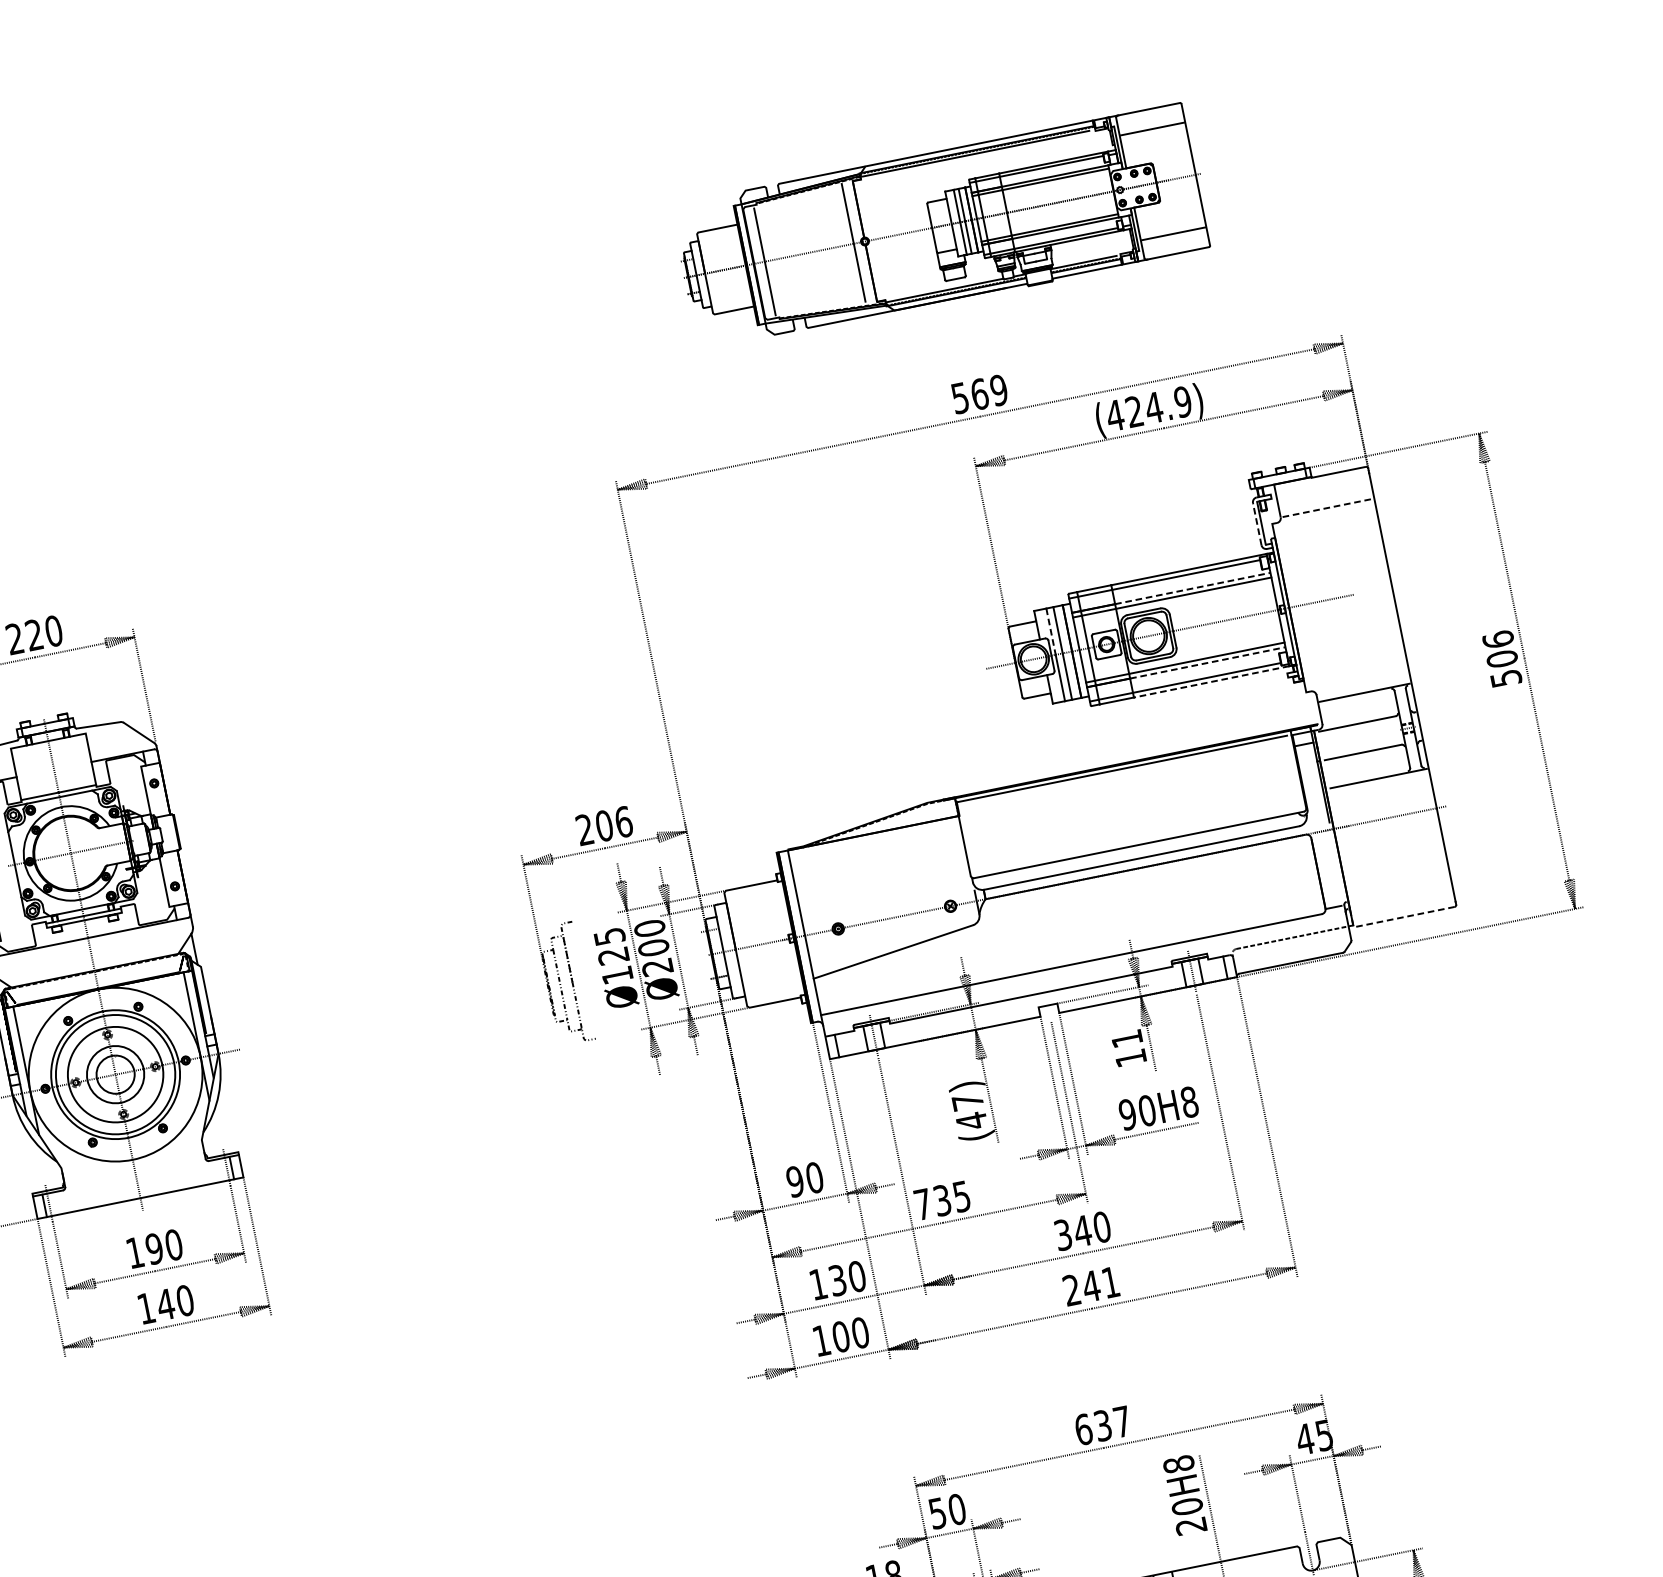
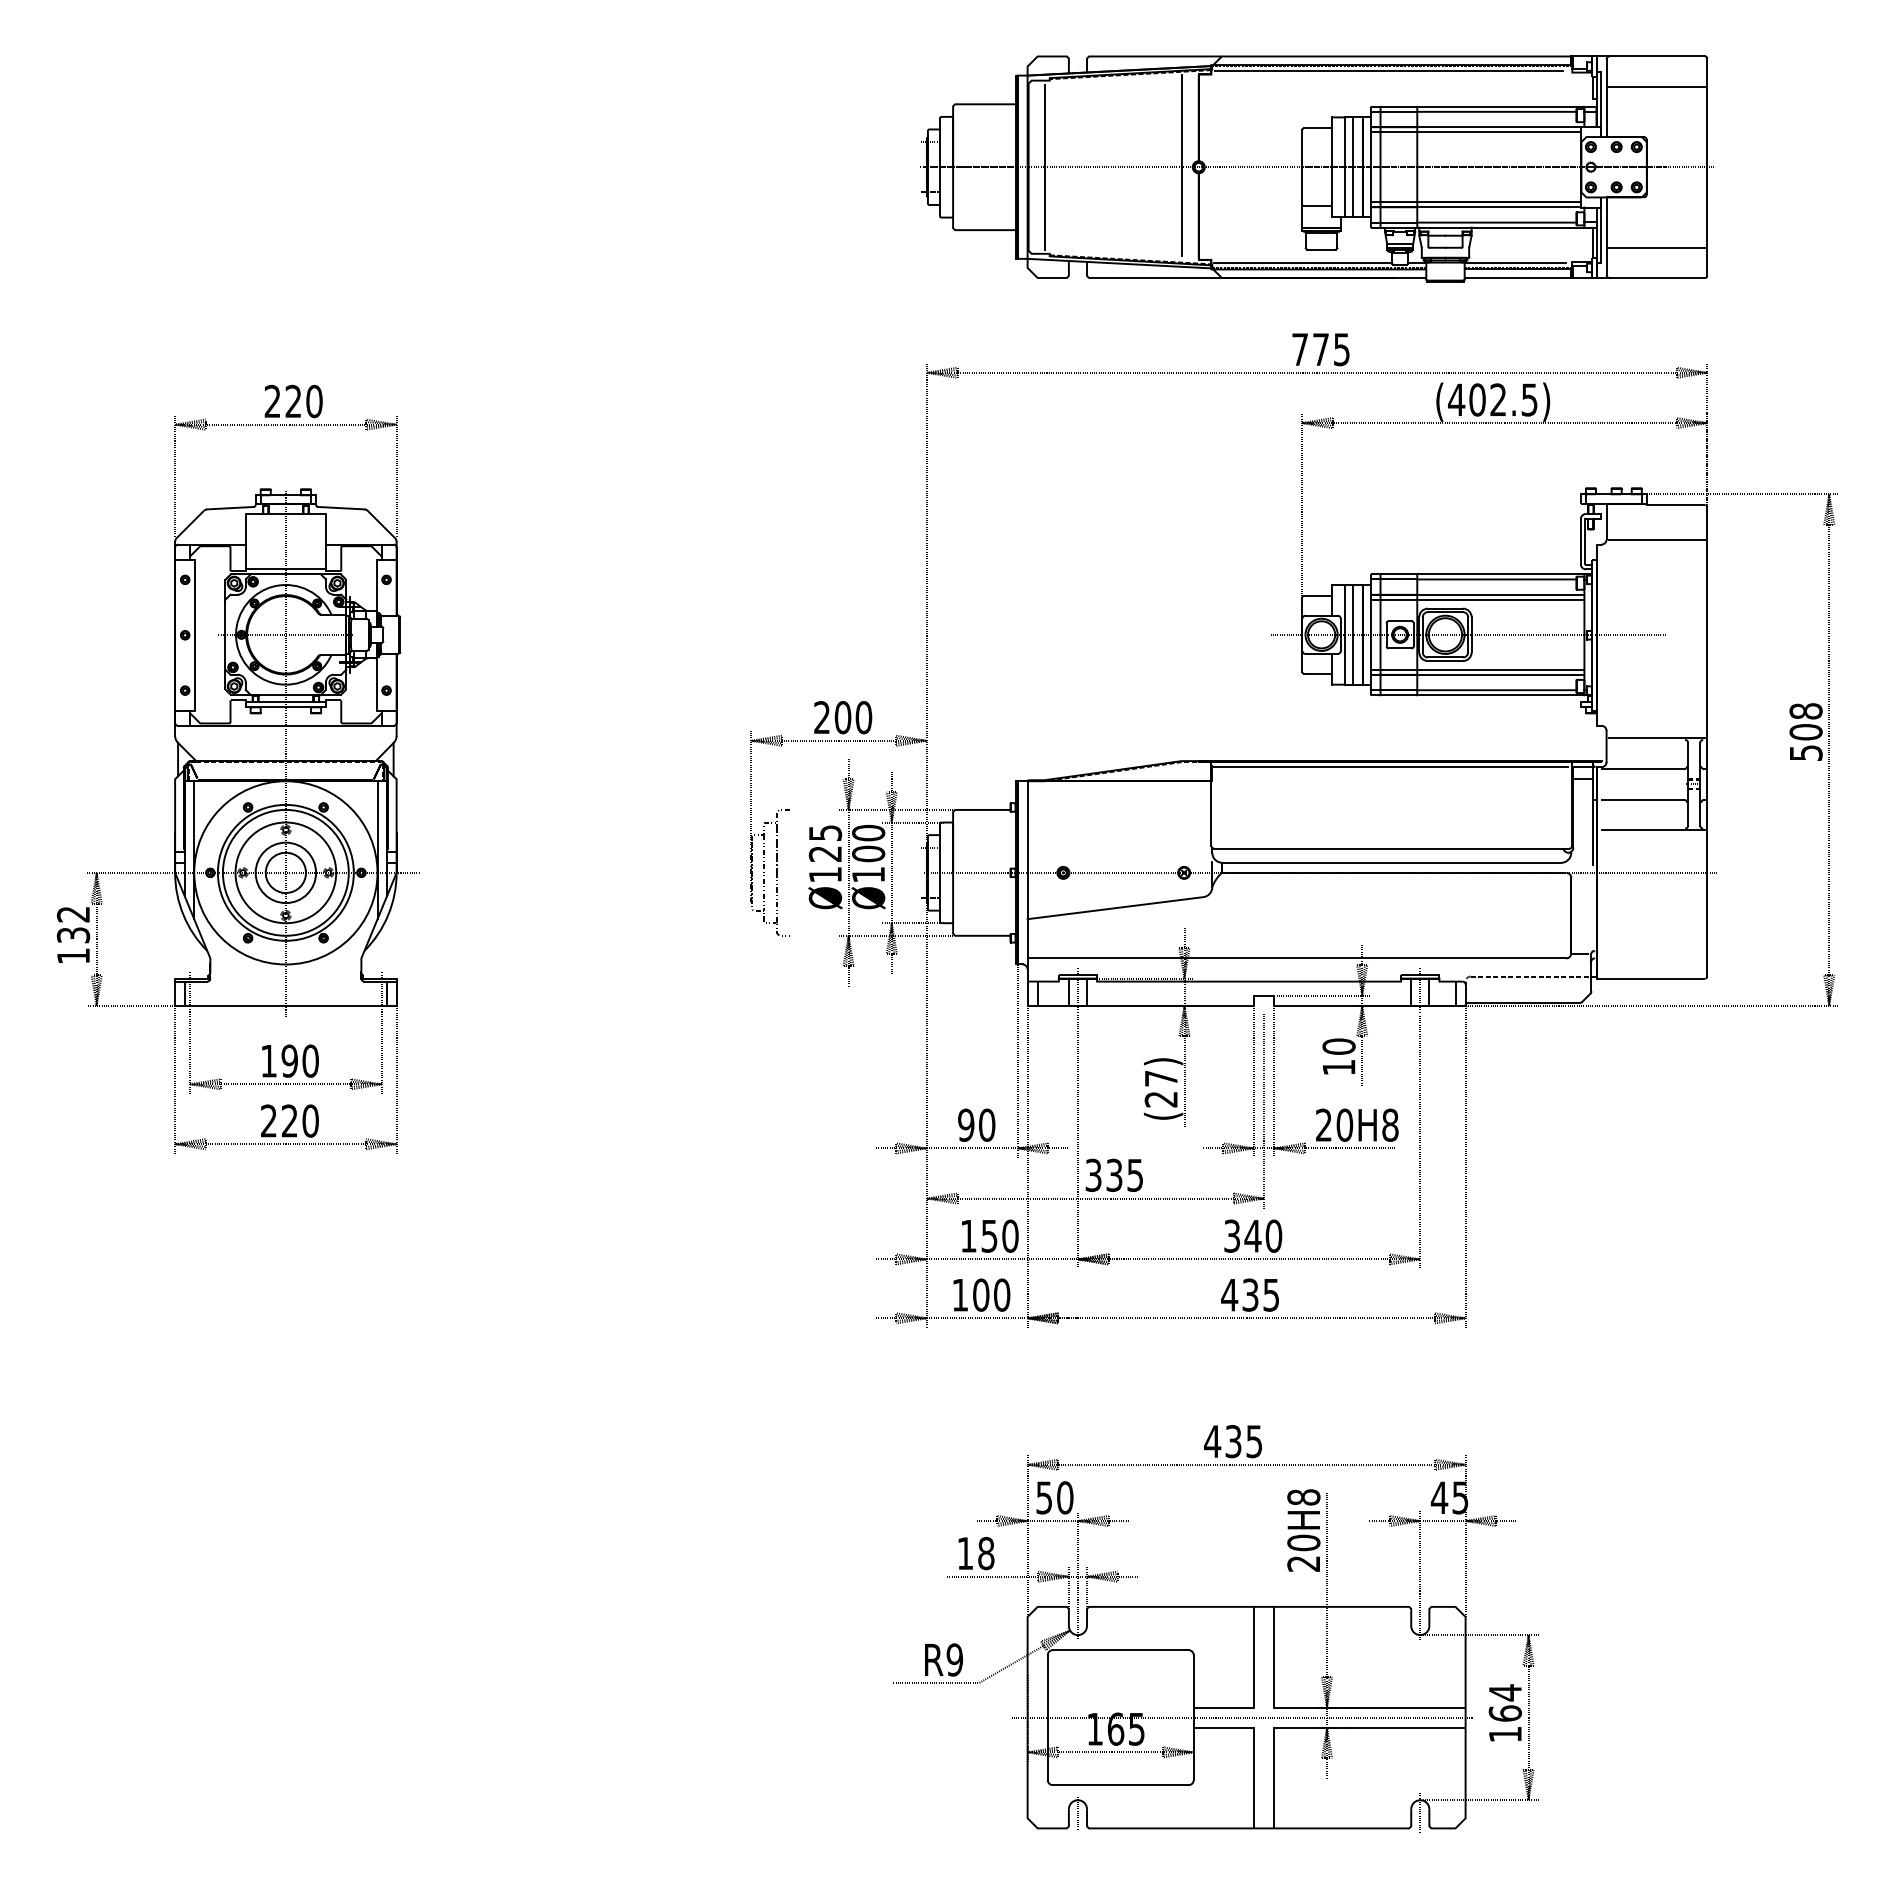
part: (941, 226) -> (1316, 168), size x1.43
text: (980, 394) -> (1321, 349), 569 -> 775
text: (1158, 406) -> (1503, 399), (424.9) -> (402.5)
line: (1328, 507) -> (1657, 539), dashed -> solid
line: (1256, 524) -> (1580, 541), dashed -> solid
line: (1192, 588) -> (1500, 594), dashed -> solid
line: (1051, 631) -> (1345, 609), dashed -> solid
text: (1497, 639) -> (1805, 711), 506 -> 508
line: (1207, 662) -> (1500, 674), dashed -> solid
line: (1211, 682) -> (1500, 695), dashed -> solid
text: (623, 821) -> (863, 717), 206 -> 200
line: (1394, 918) -> (1640, 978), dashed -> solid
text: (657, 966) -> (868, 874), Ø200 -> Ø100
text: (1126, 1038) -> (1338, 1046), 11 -> 10
text: (1127, 1114) -> (1323, 1124), 90H8 -> 20H8
text: (971, 1121) -> (1160, 1099), (47) -> (27)
text: (922, 1203) -> (1093, 1174), 735 -> 335
text: (837, 1279) -> (989, 1235), 130 -> 150
text: (1090, 1285) -> (1249, 1294), 241 -> 435
text: (156, 1306) -> (279, 1120), 140 -> 220
text: (1102, 1425) -> (1233, 1441), 637 -> 435

